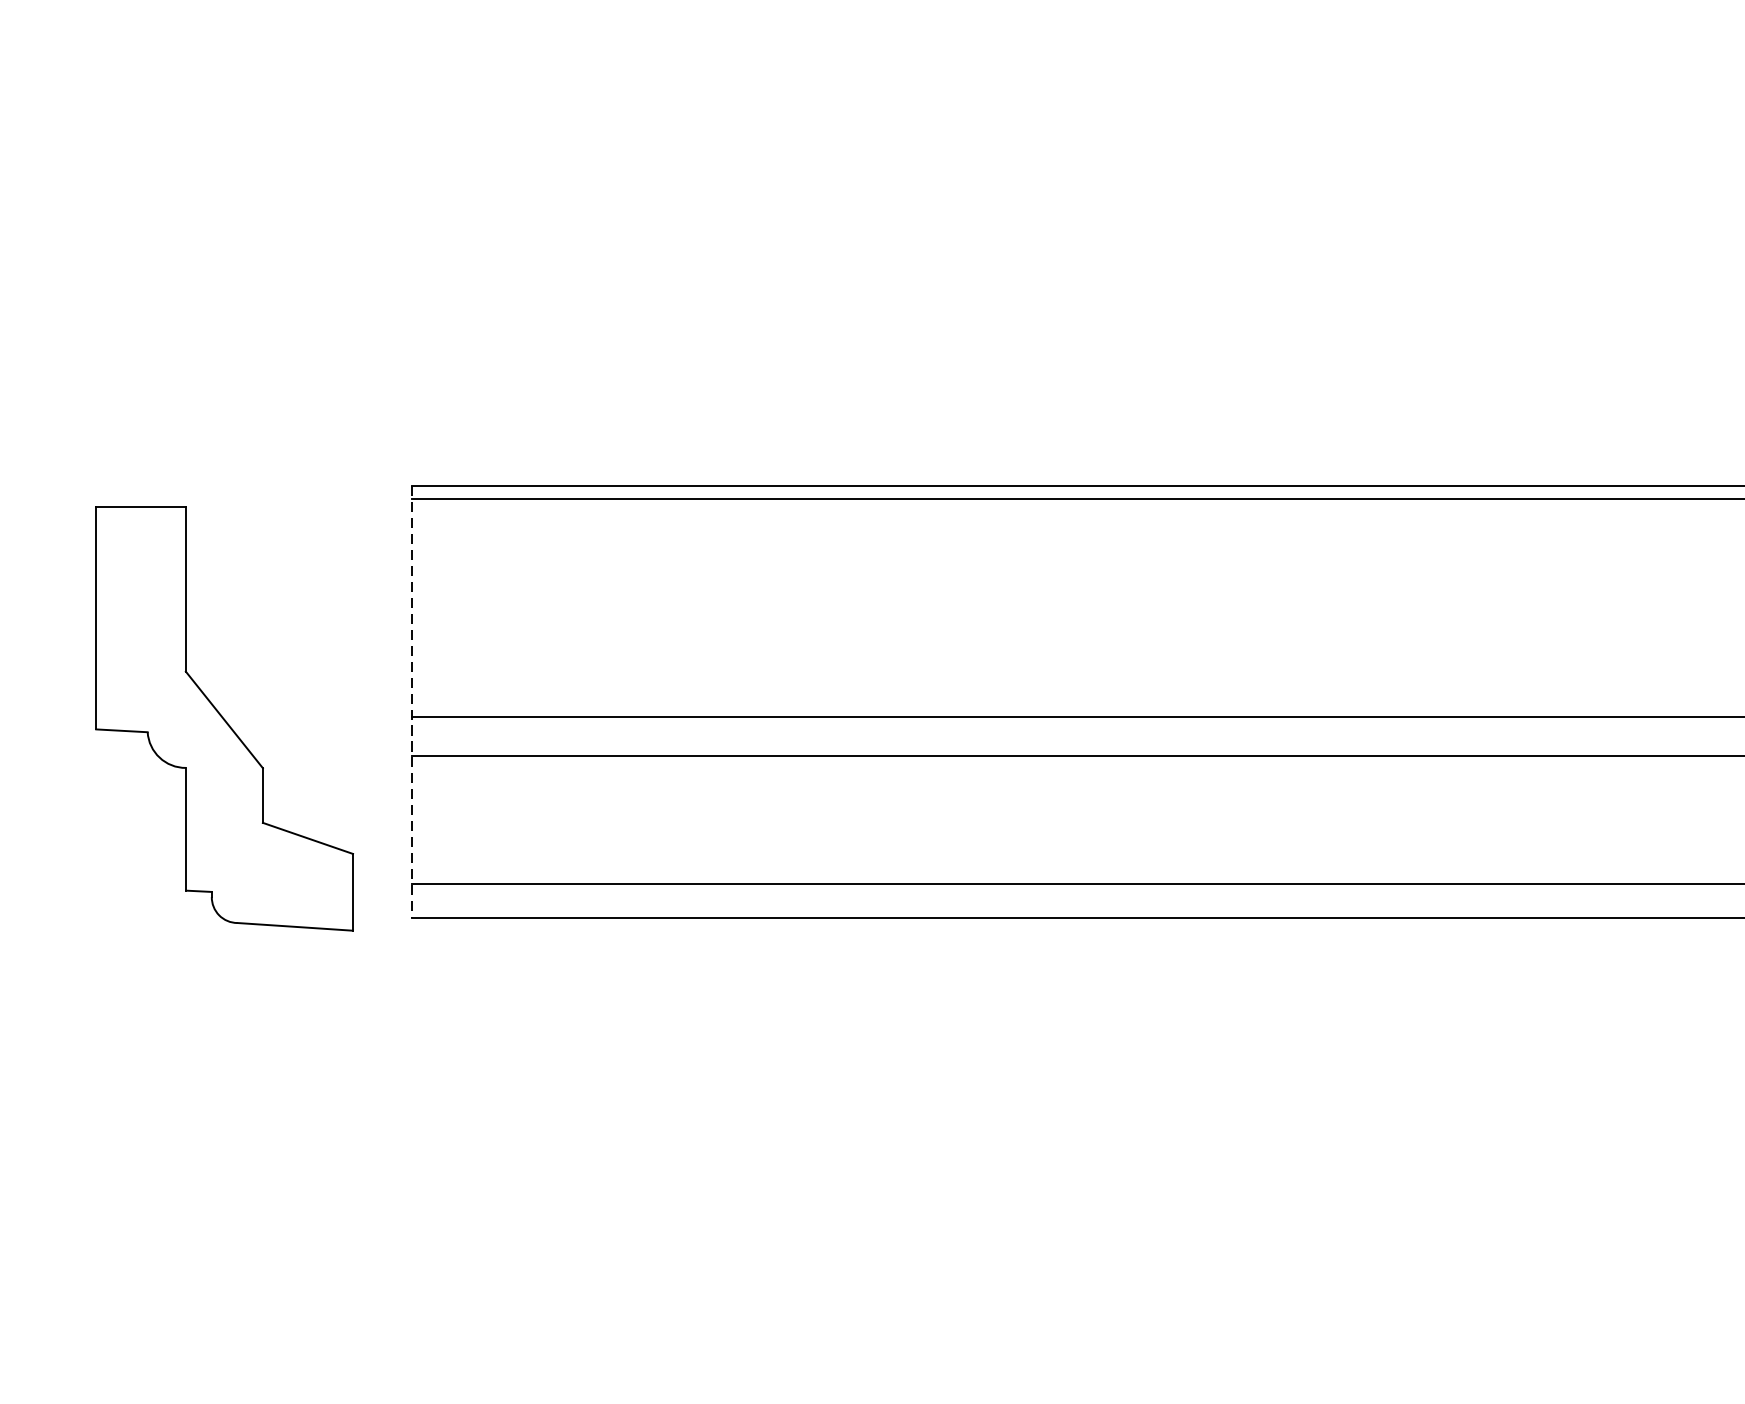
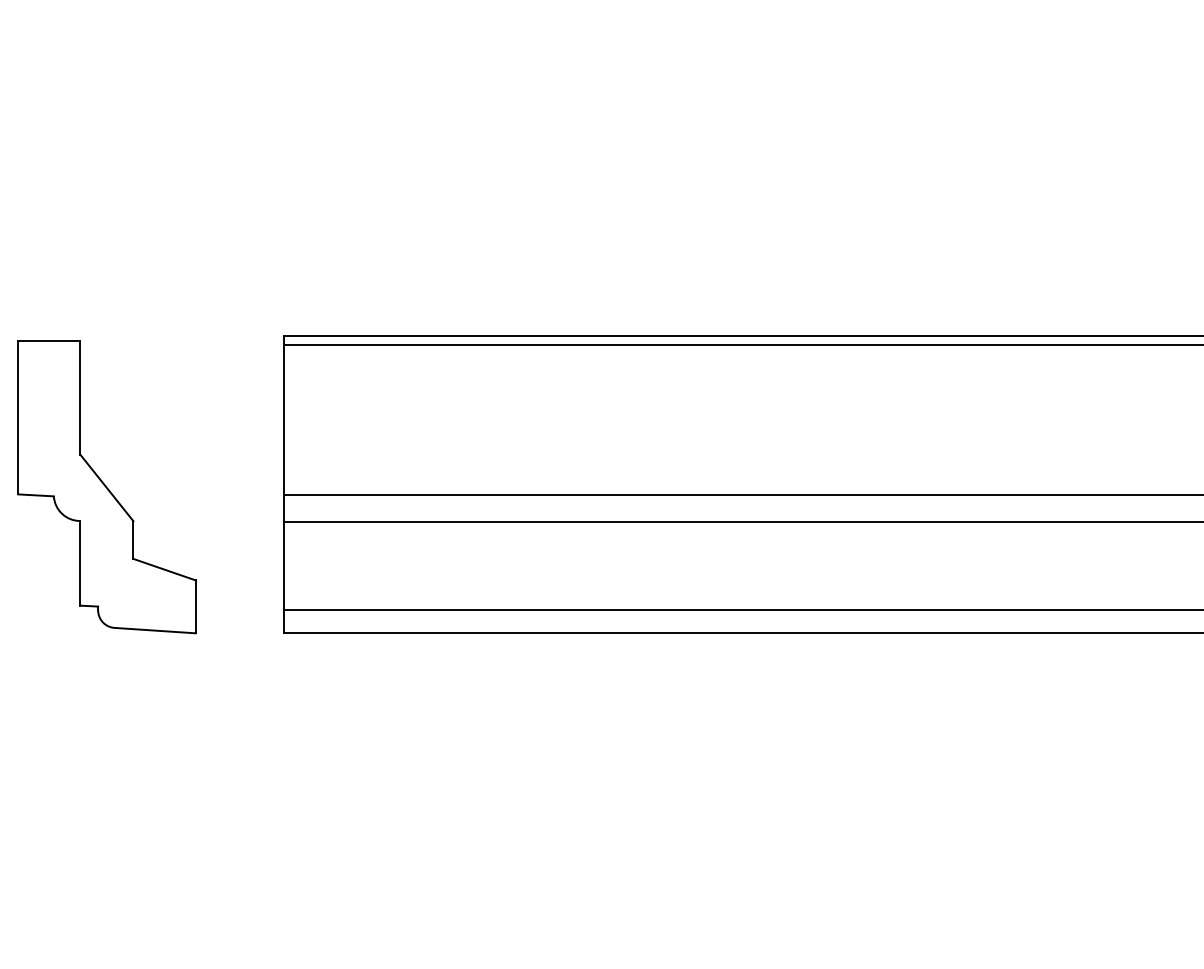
line: (410, 702) -> (283, 484), dashed -> solid
part: (223, 719) -> (106, 487), moved

